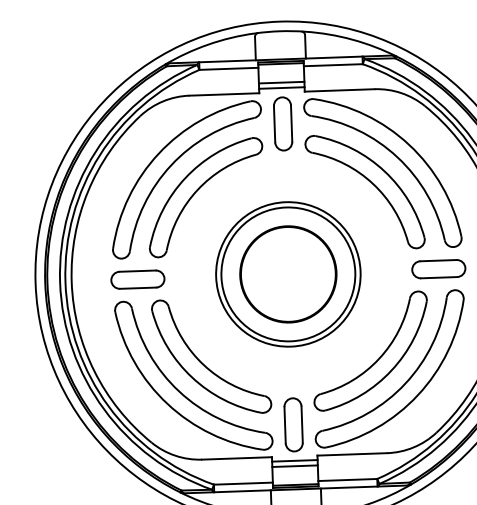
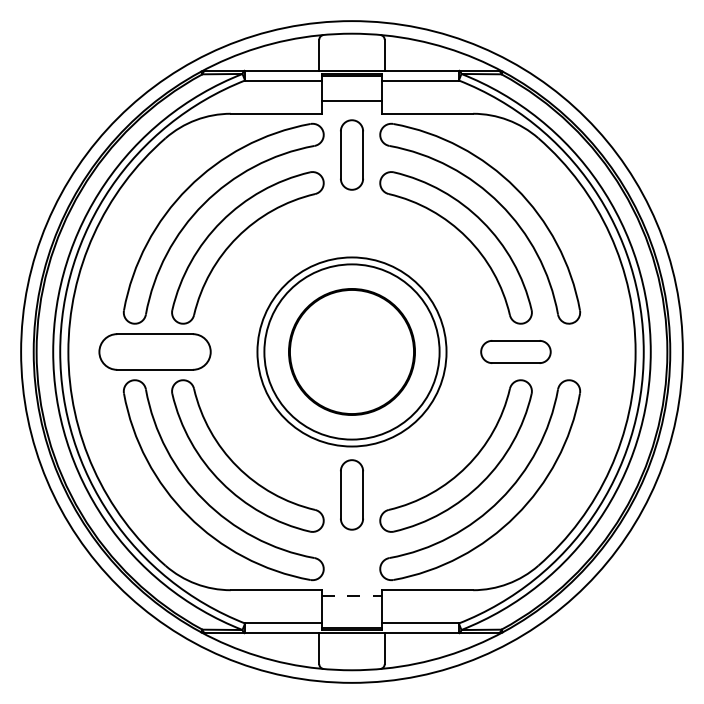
line: (281, 87) -> (351, 107), removed
part: (438, 268) -> (515, 351), moved
part: (137, 279) -> (154, 351), size x1.6
part: (293, 424) -> (351, 494), moved
line: (295, 461) -> (352, 596), solid -> dashed
line: (294, 466) -> (351, 603), removed

